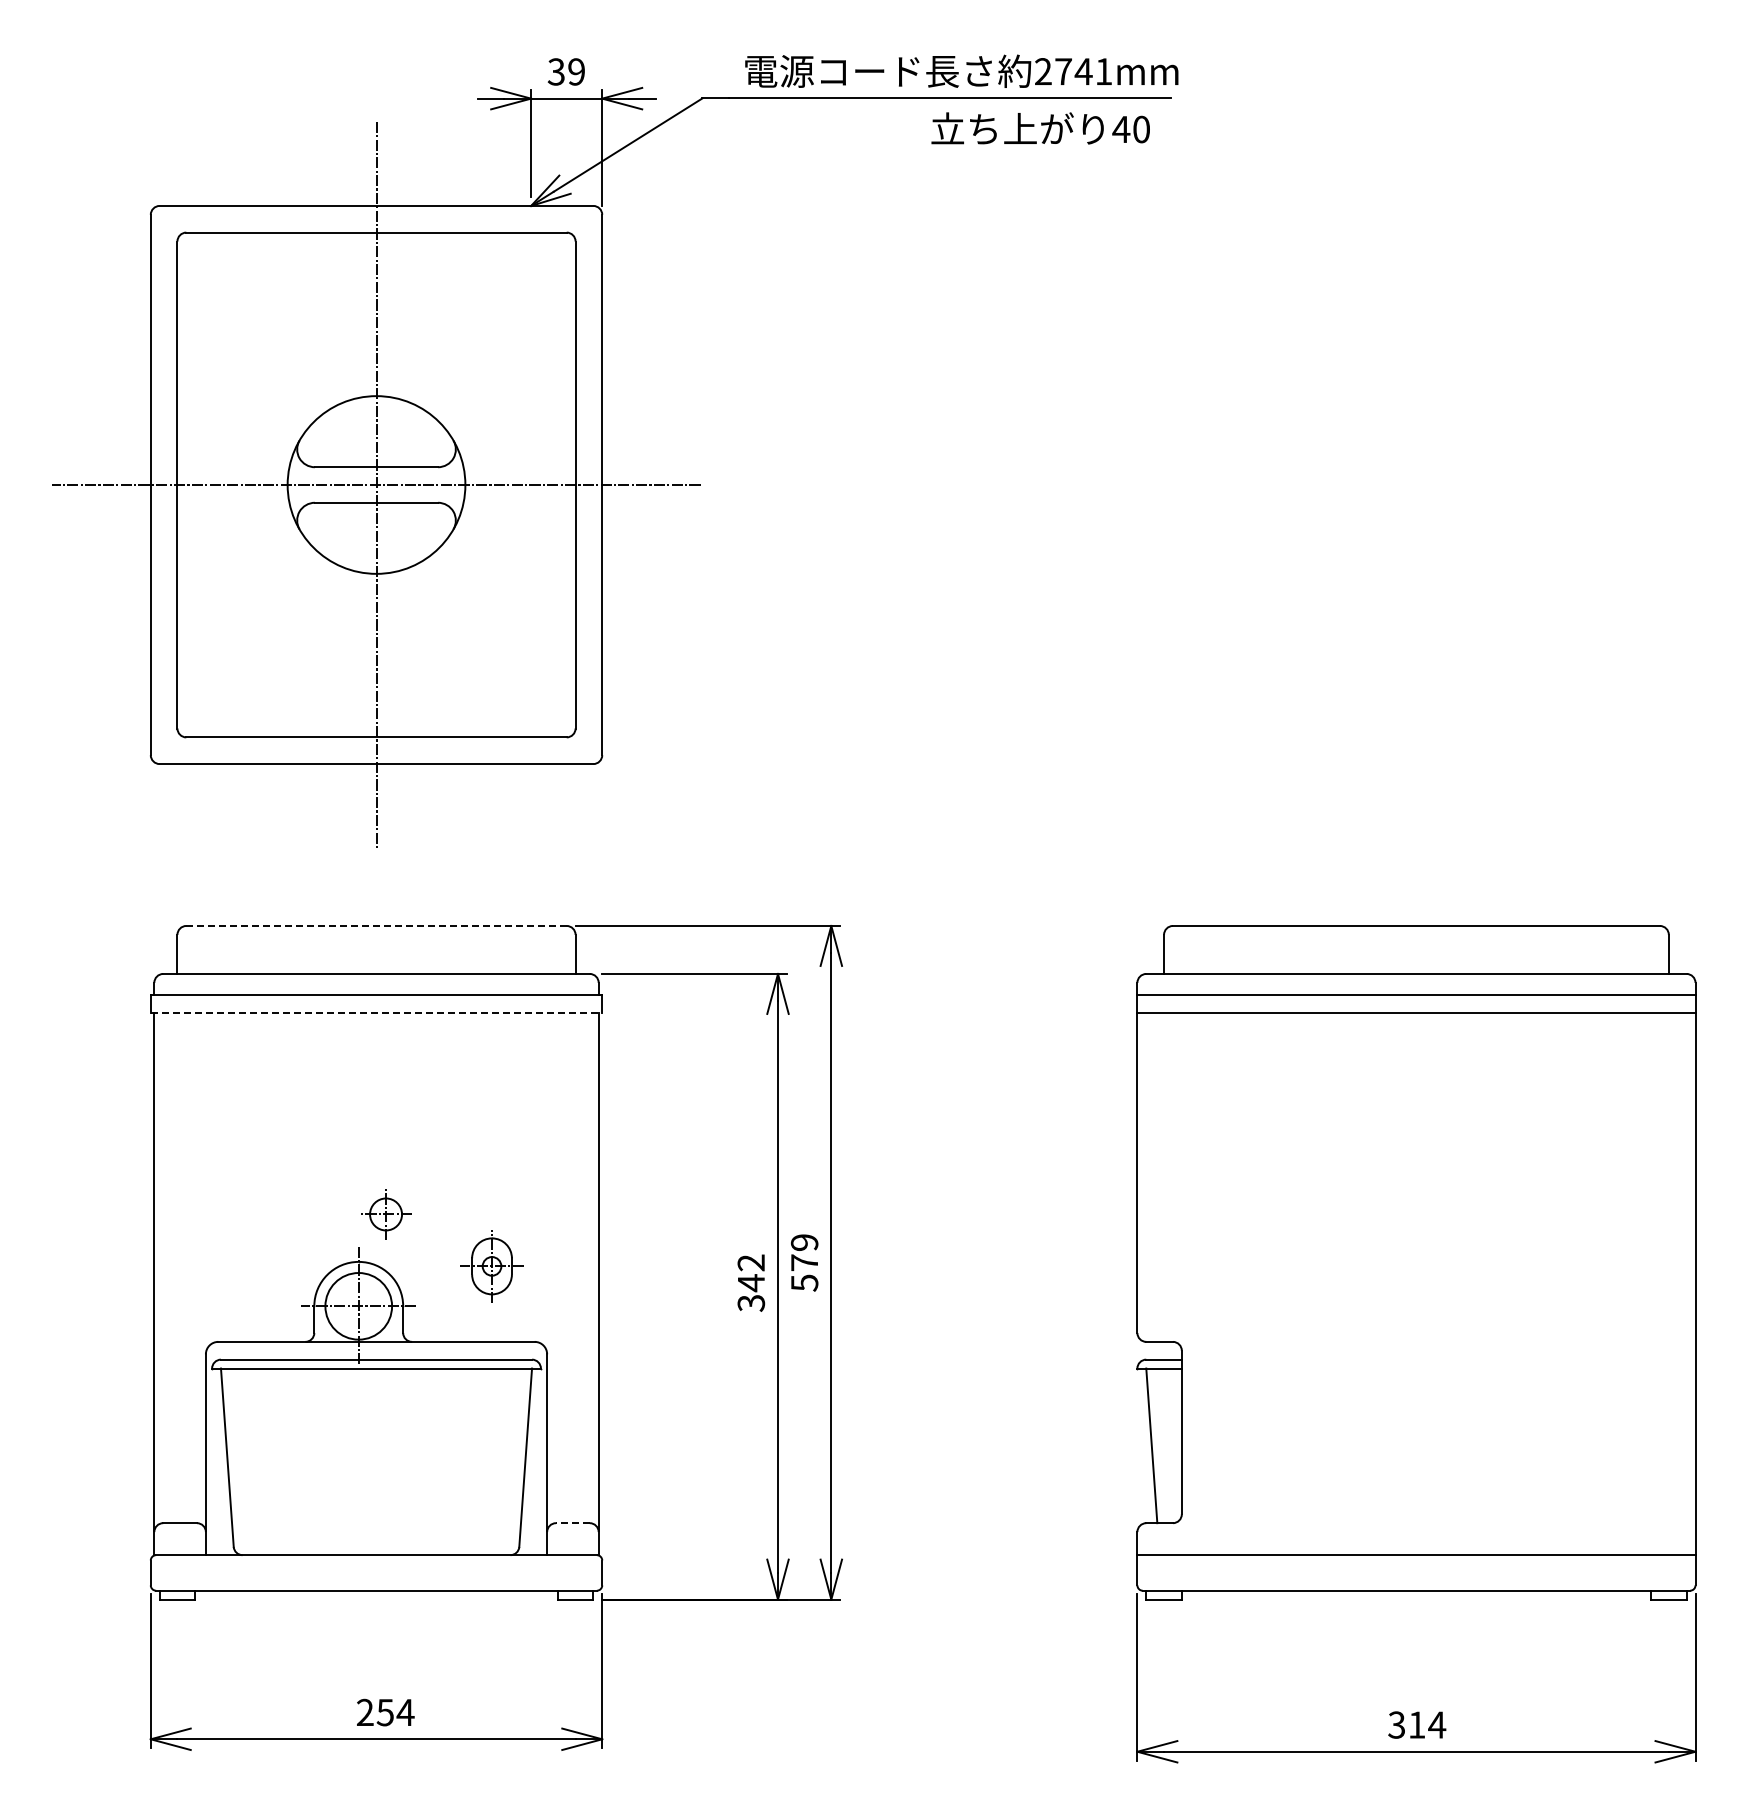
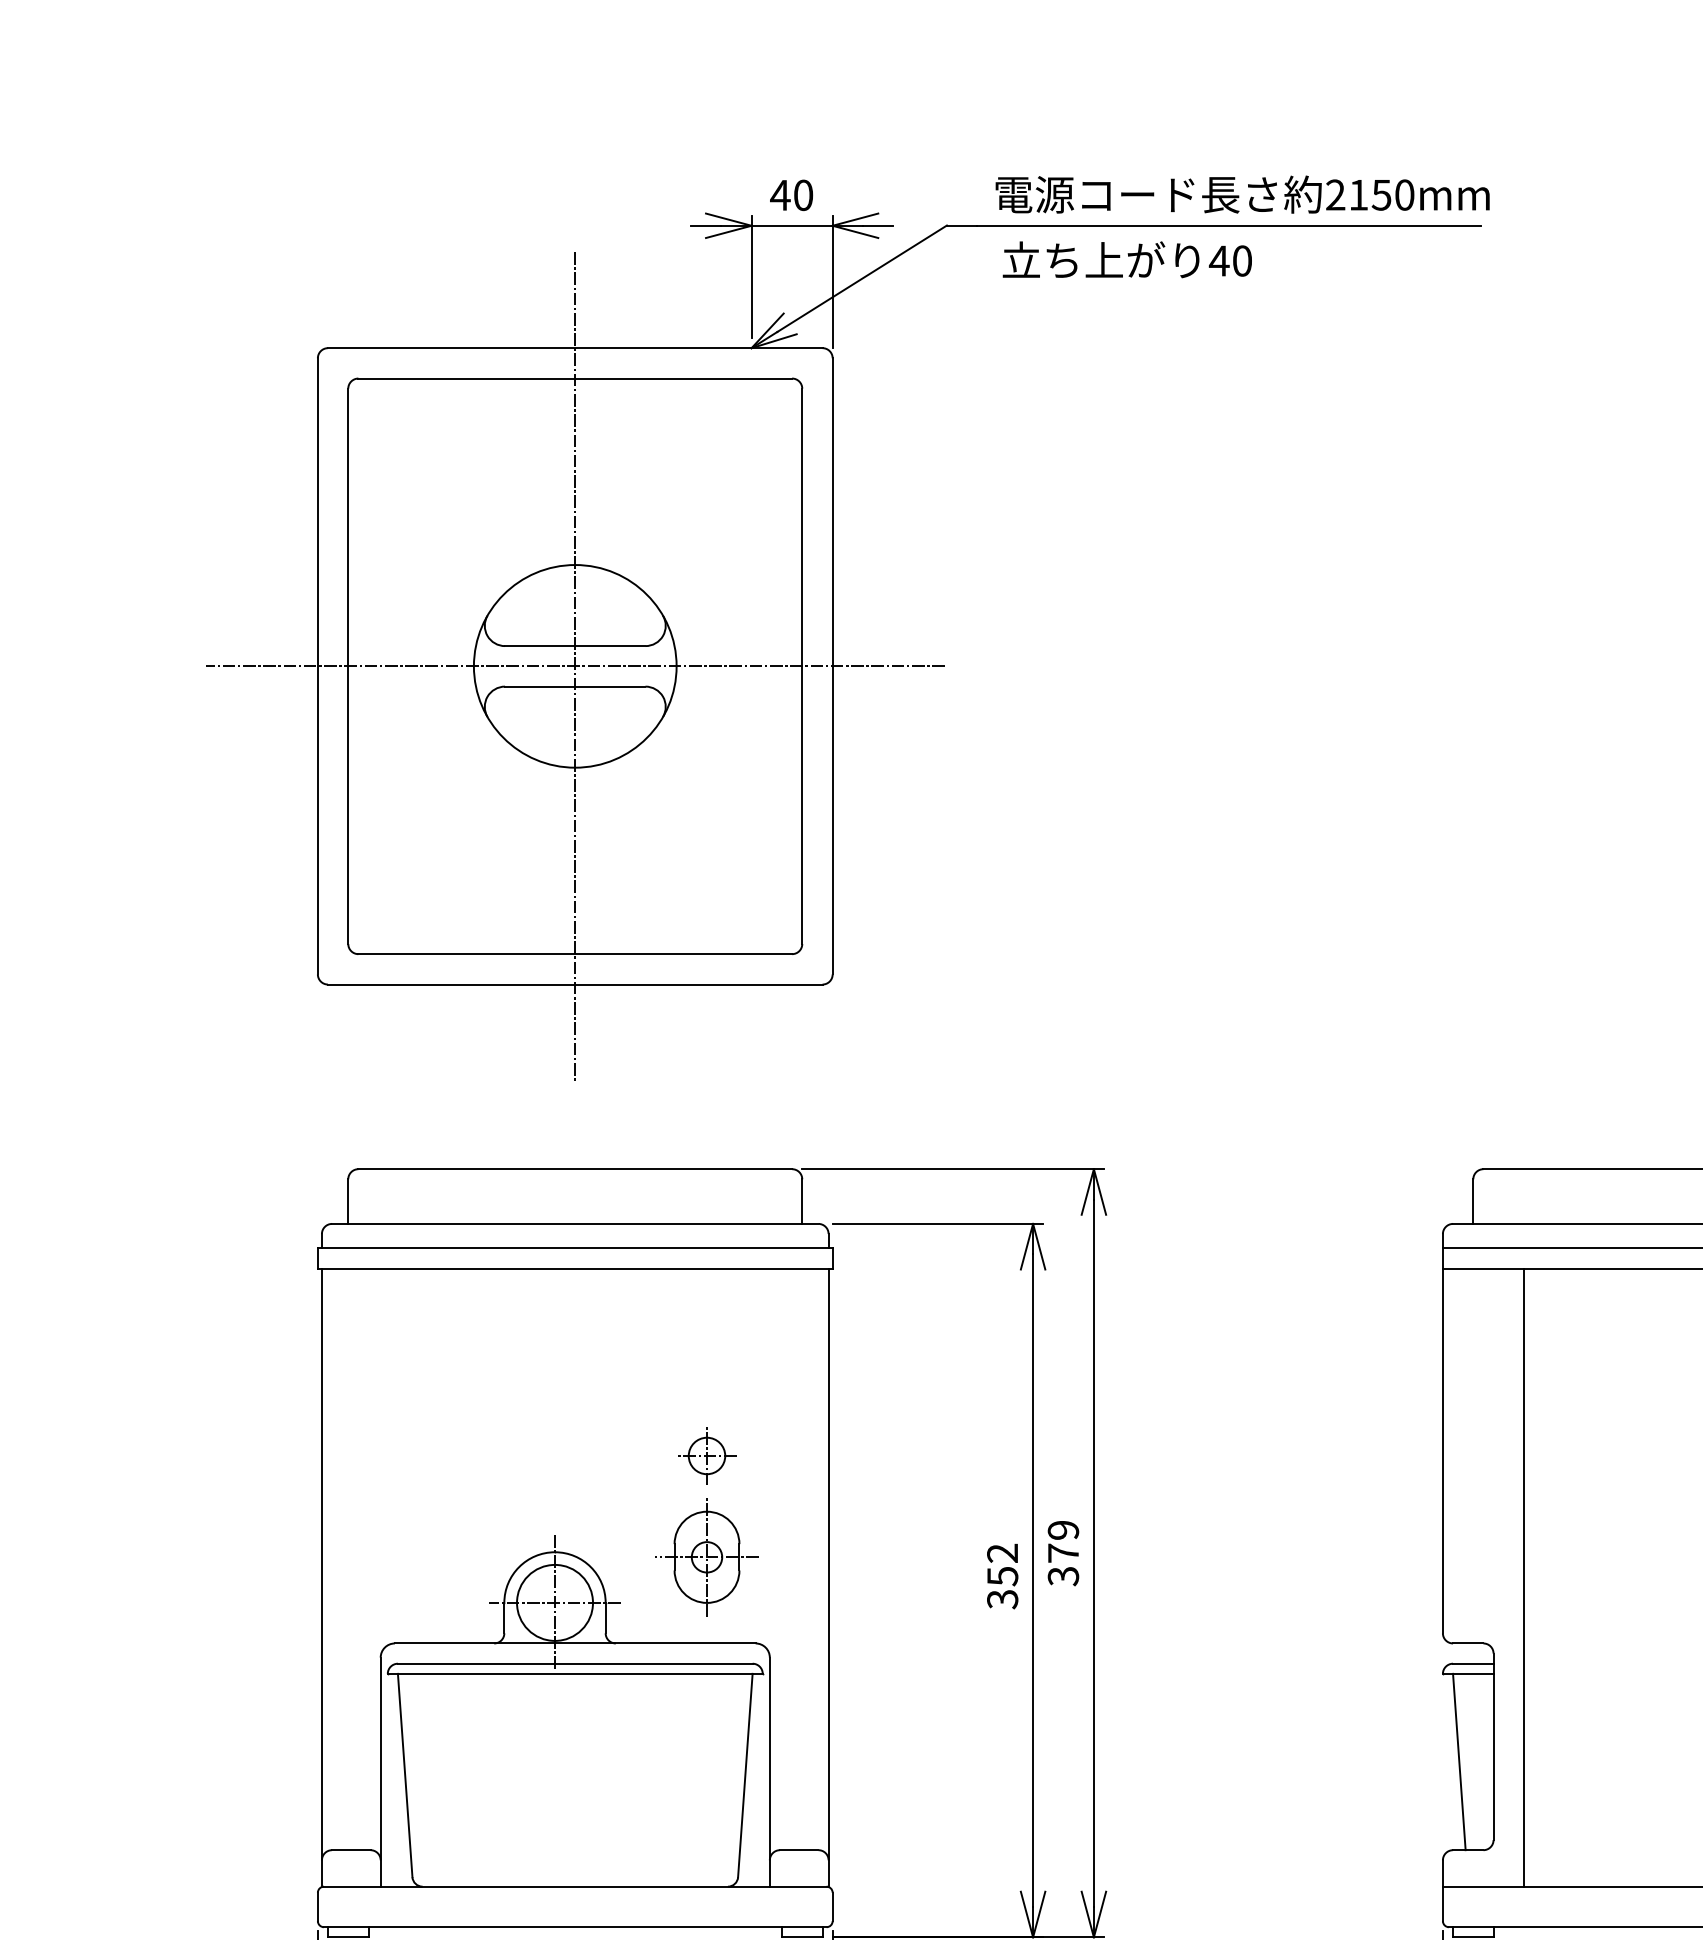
text: (565, 71) -> (790, 194), 39 -> 40
text: (1083, 71) -> (1381, 194), 2741mm -> 2150mm
text: (1040, 128) -> (1127, 259), moved
line: (376, 925) -> (575, 1168), dashed -> solid
line: (376, 1013) -> (575, 1268), dashed -> solid
part: (386, 1214) -> (707, 1456), moved
part: (491, 1266) -> (706, 1557), size x1.43
text: (803, 1282) -> (1062, 1575), 579 -> 379
text: (751, 1283) -> (1002, 1576), 342 -> 352
line: (1208, 1284) -> (1523, 1578), added
line: (572, 1523) -> (798, 1850), dashed -> solid

